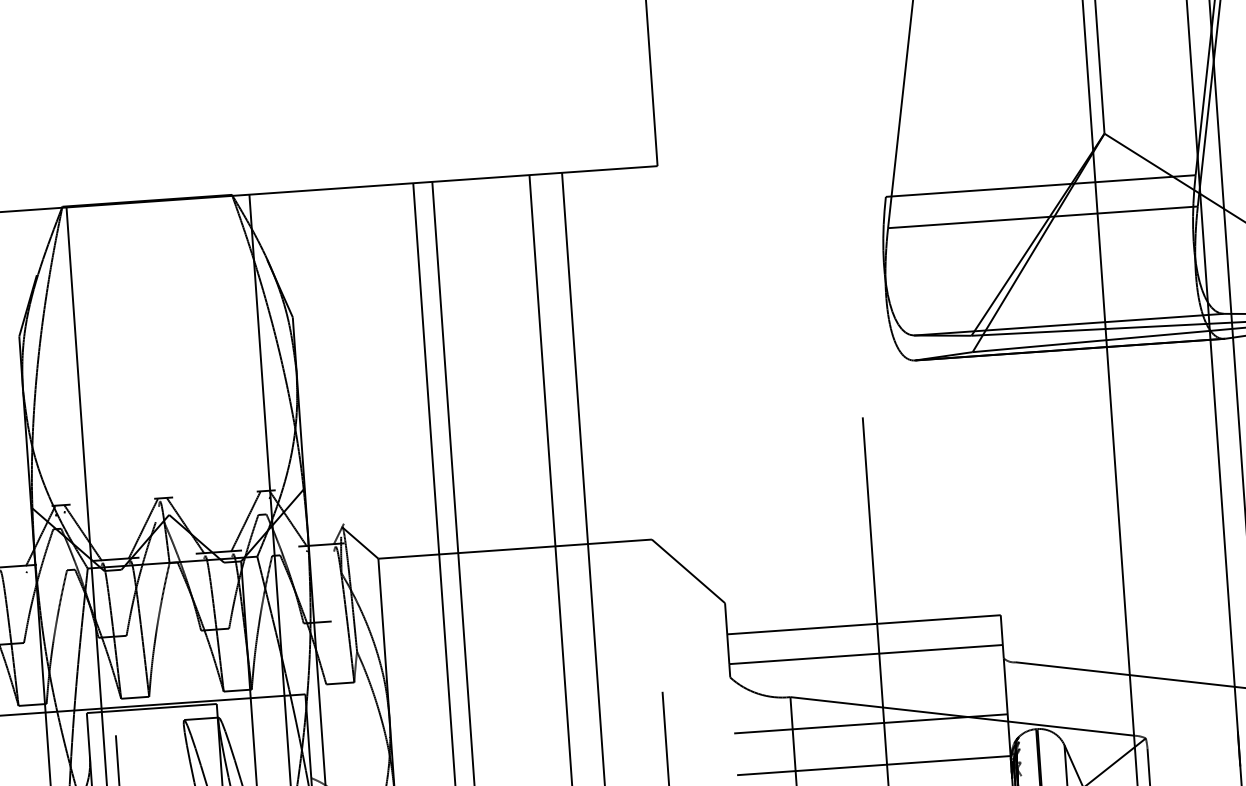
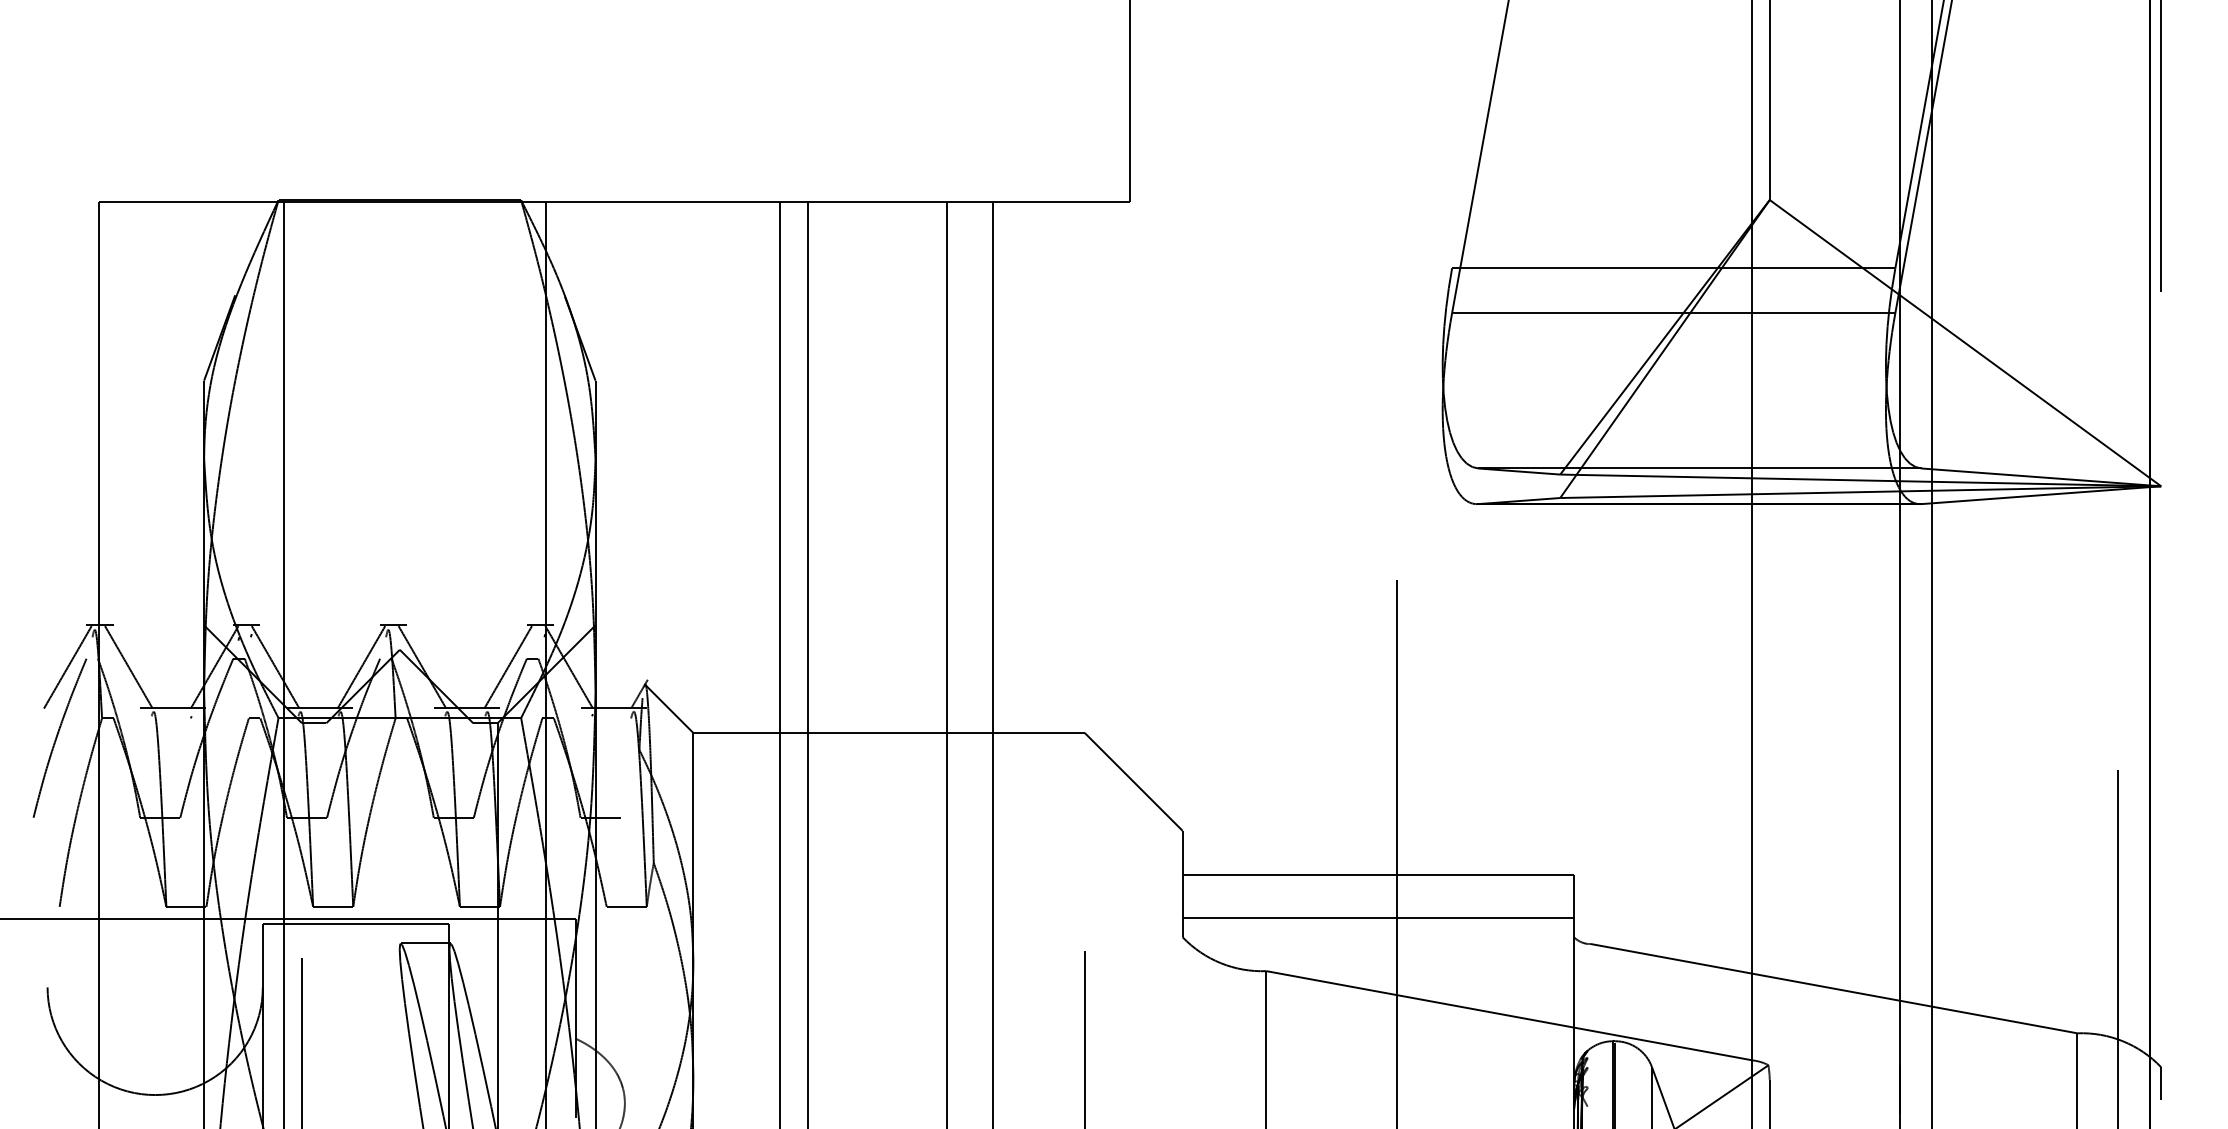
line: (871, 724) -> (1378, 1017), removed
line: (873, 765) -> (1378, 1076), removed

